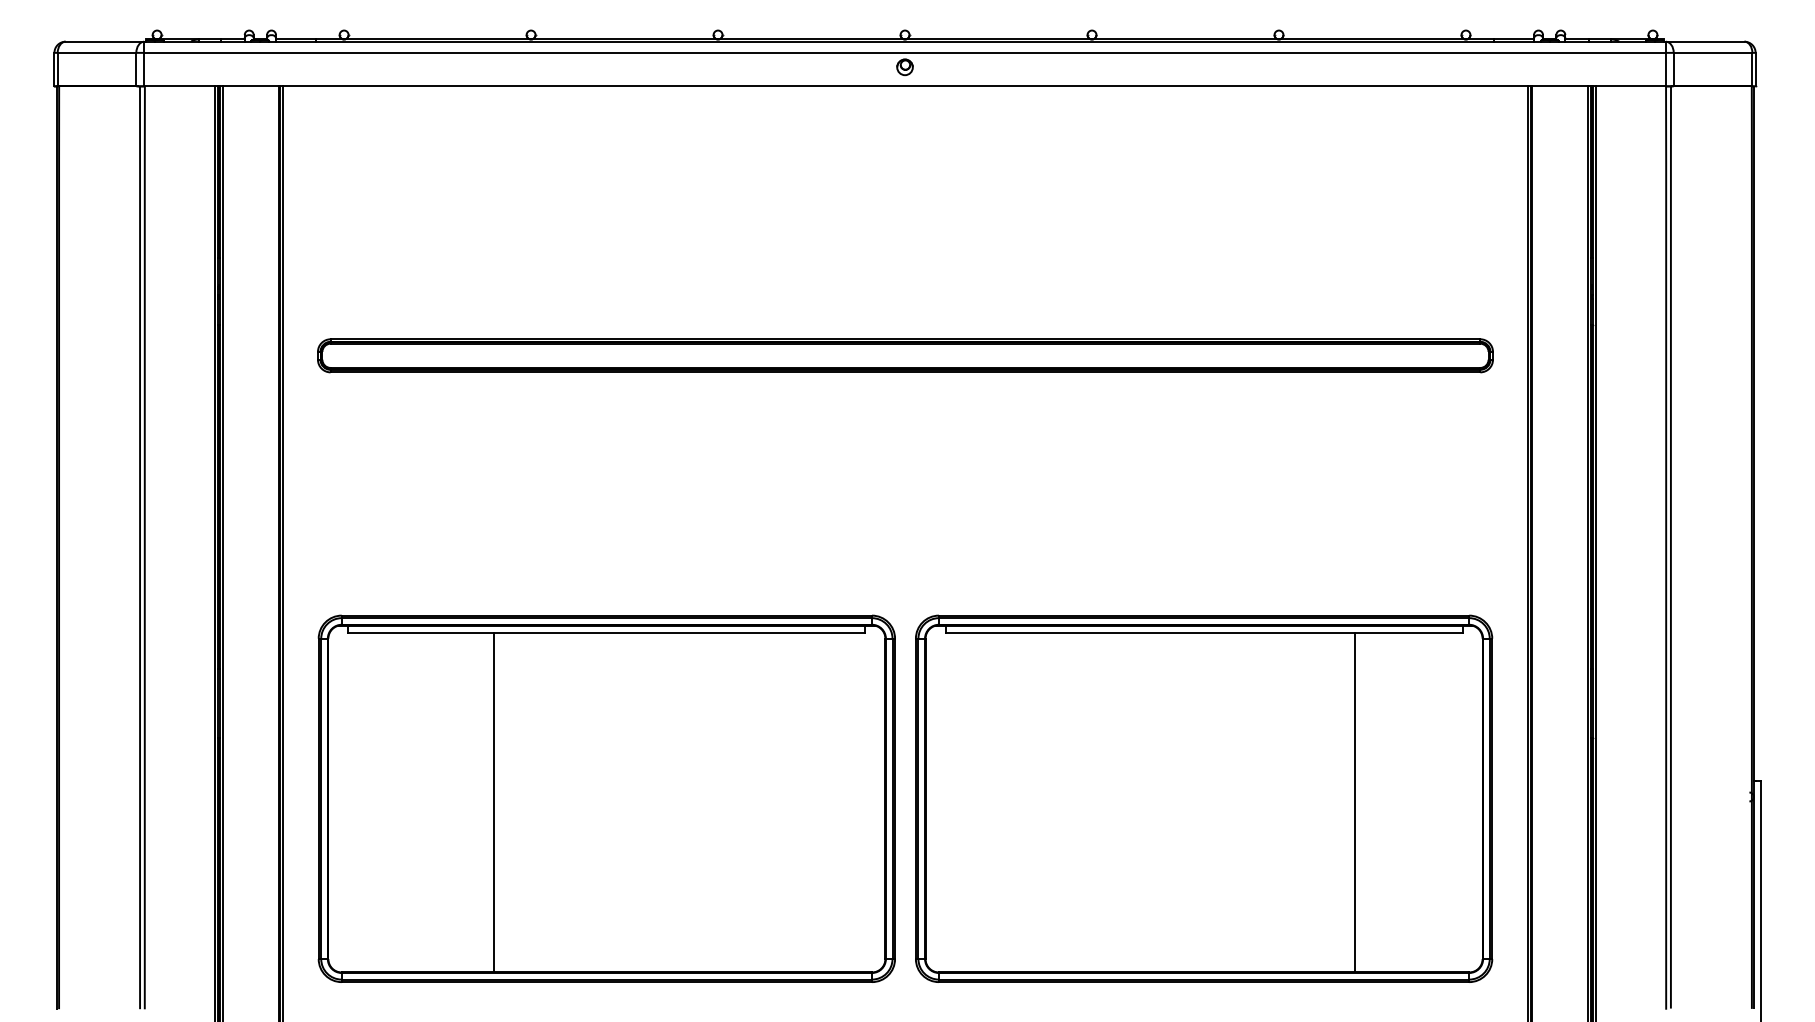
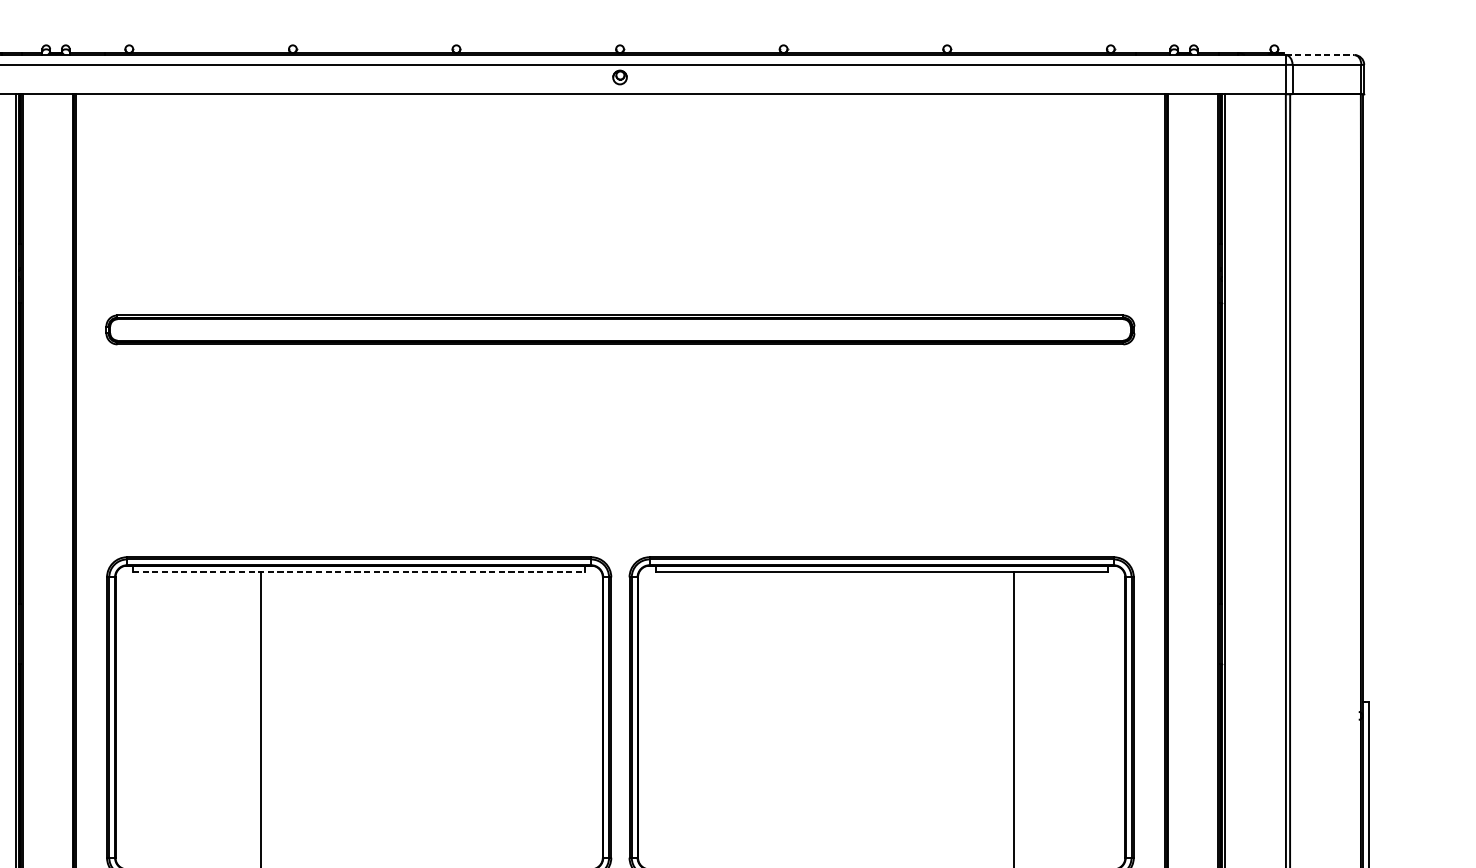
line: (1705, 41) -> (1320, 54), solid -> dashed
line: (607, 632) -> (359, 571), solid -> dashed

